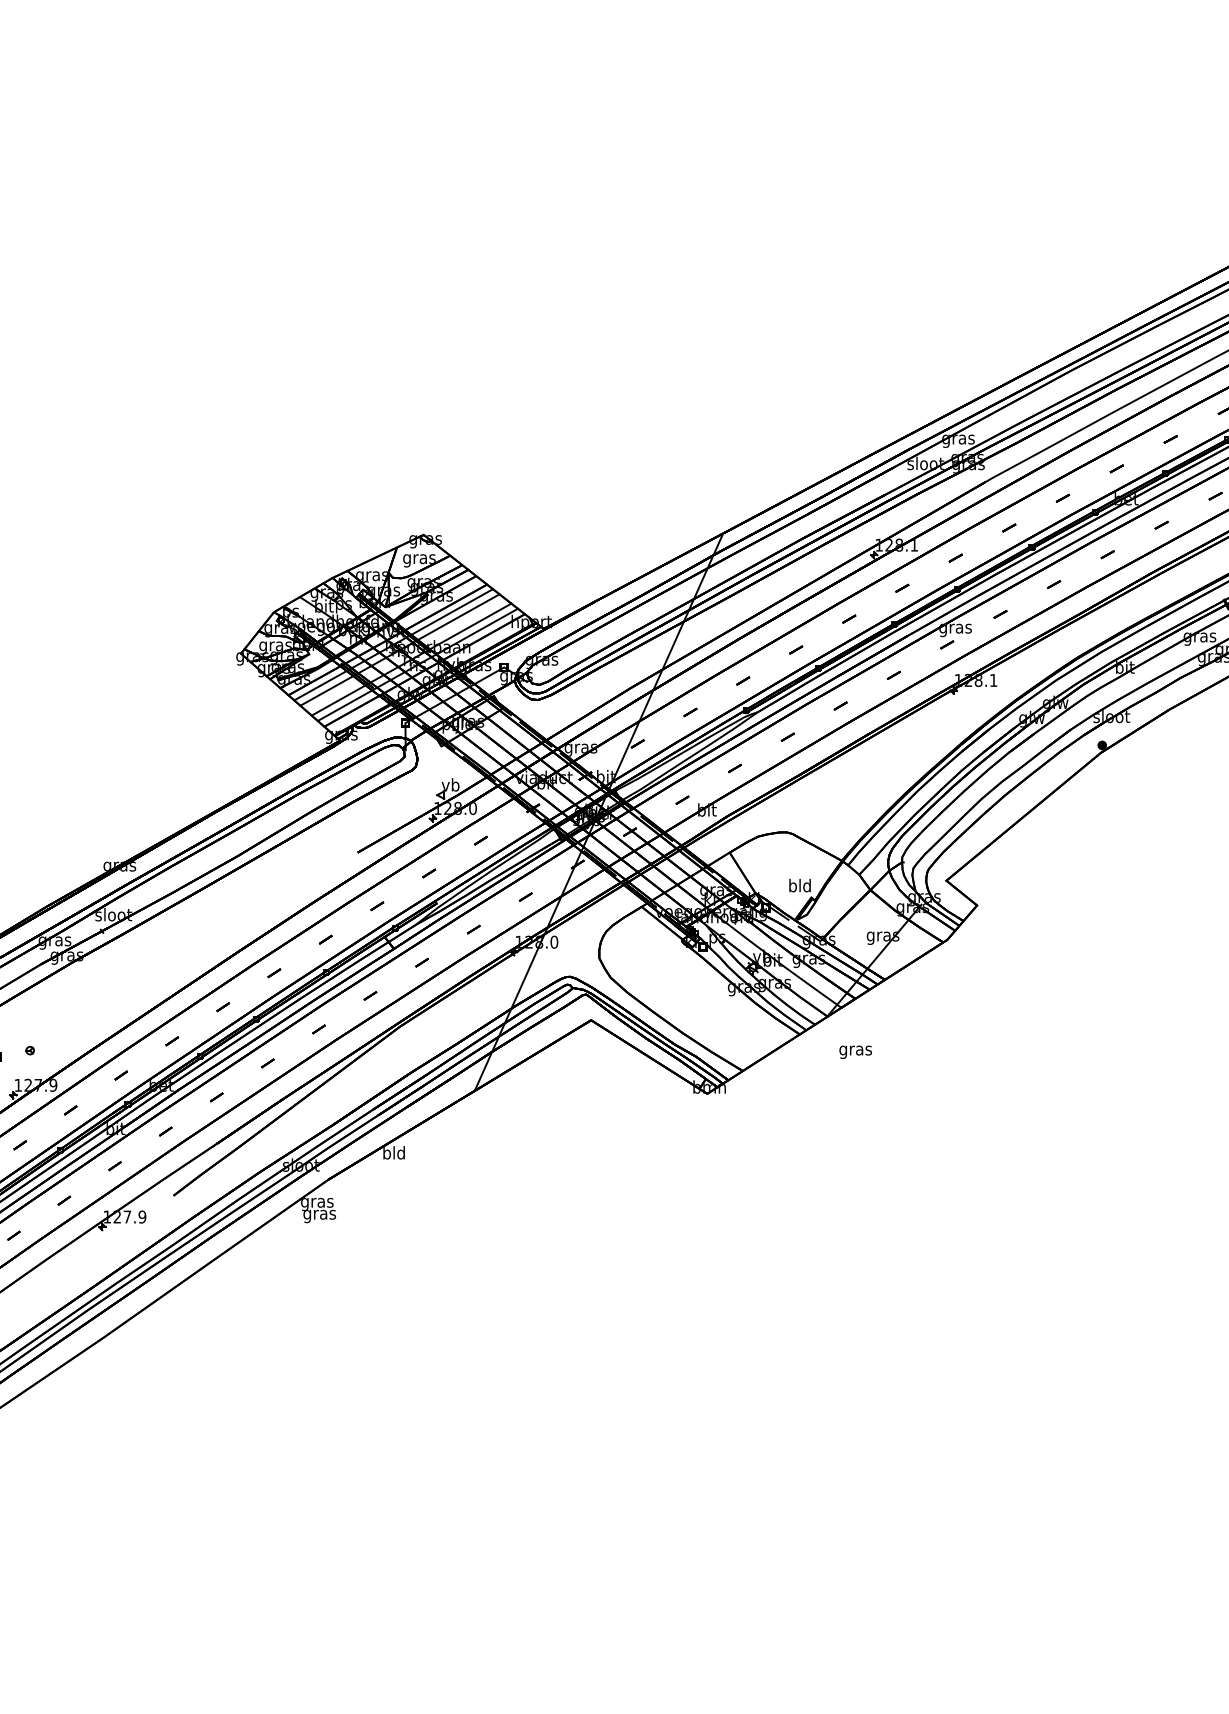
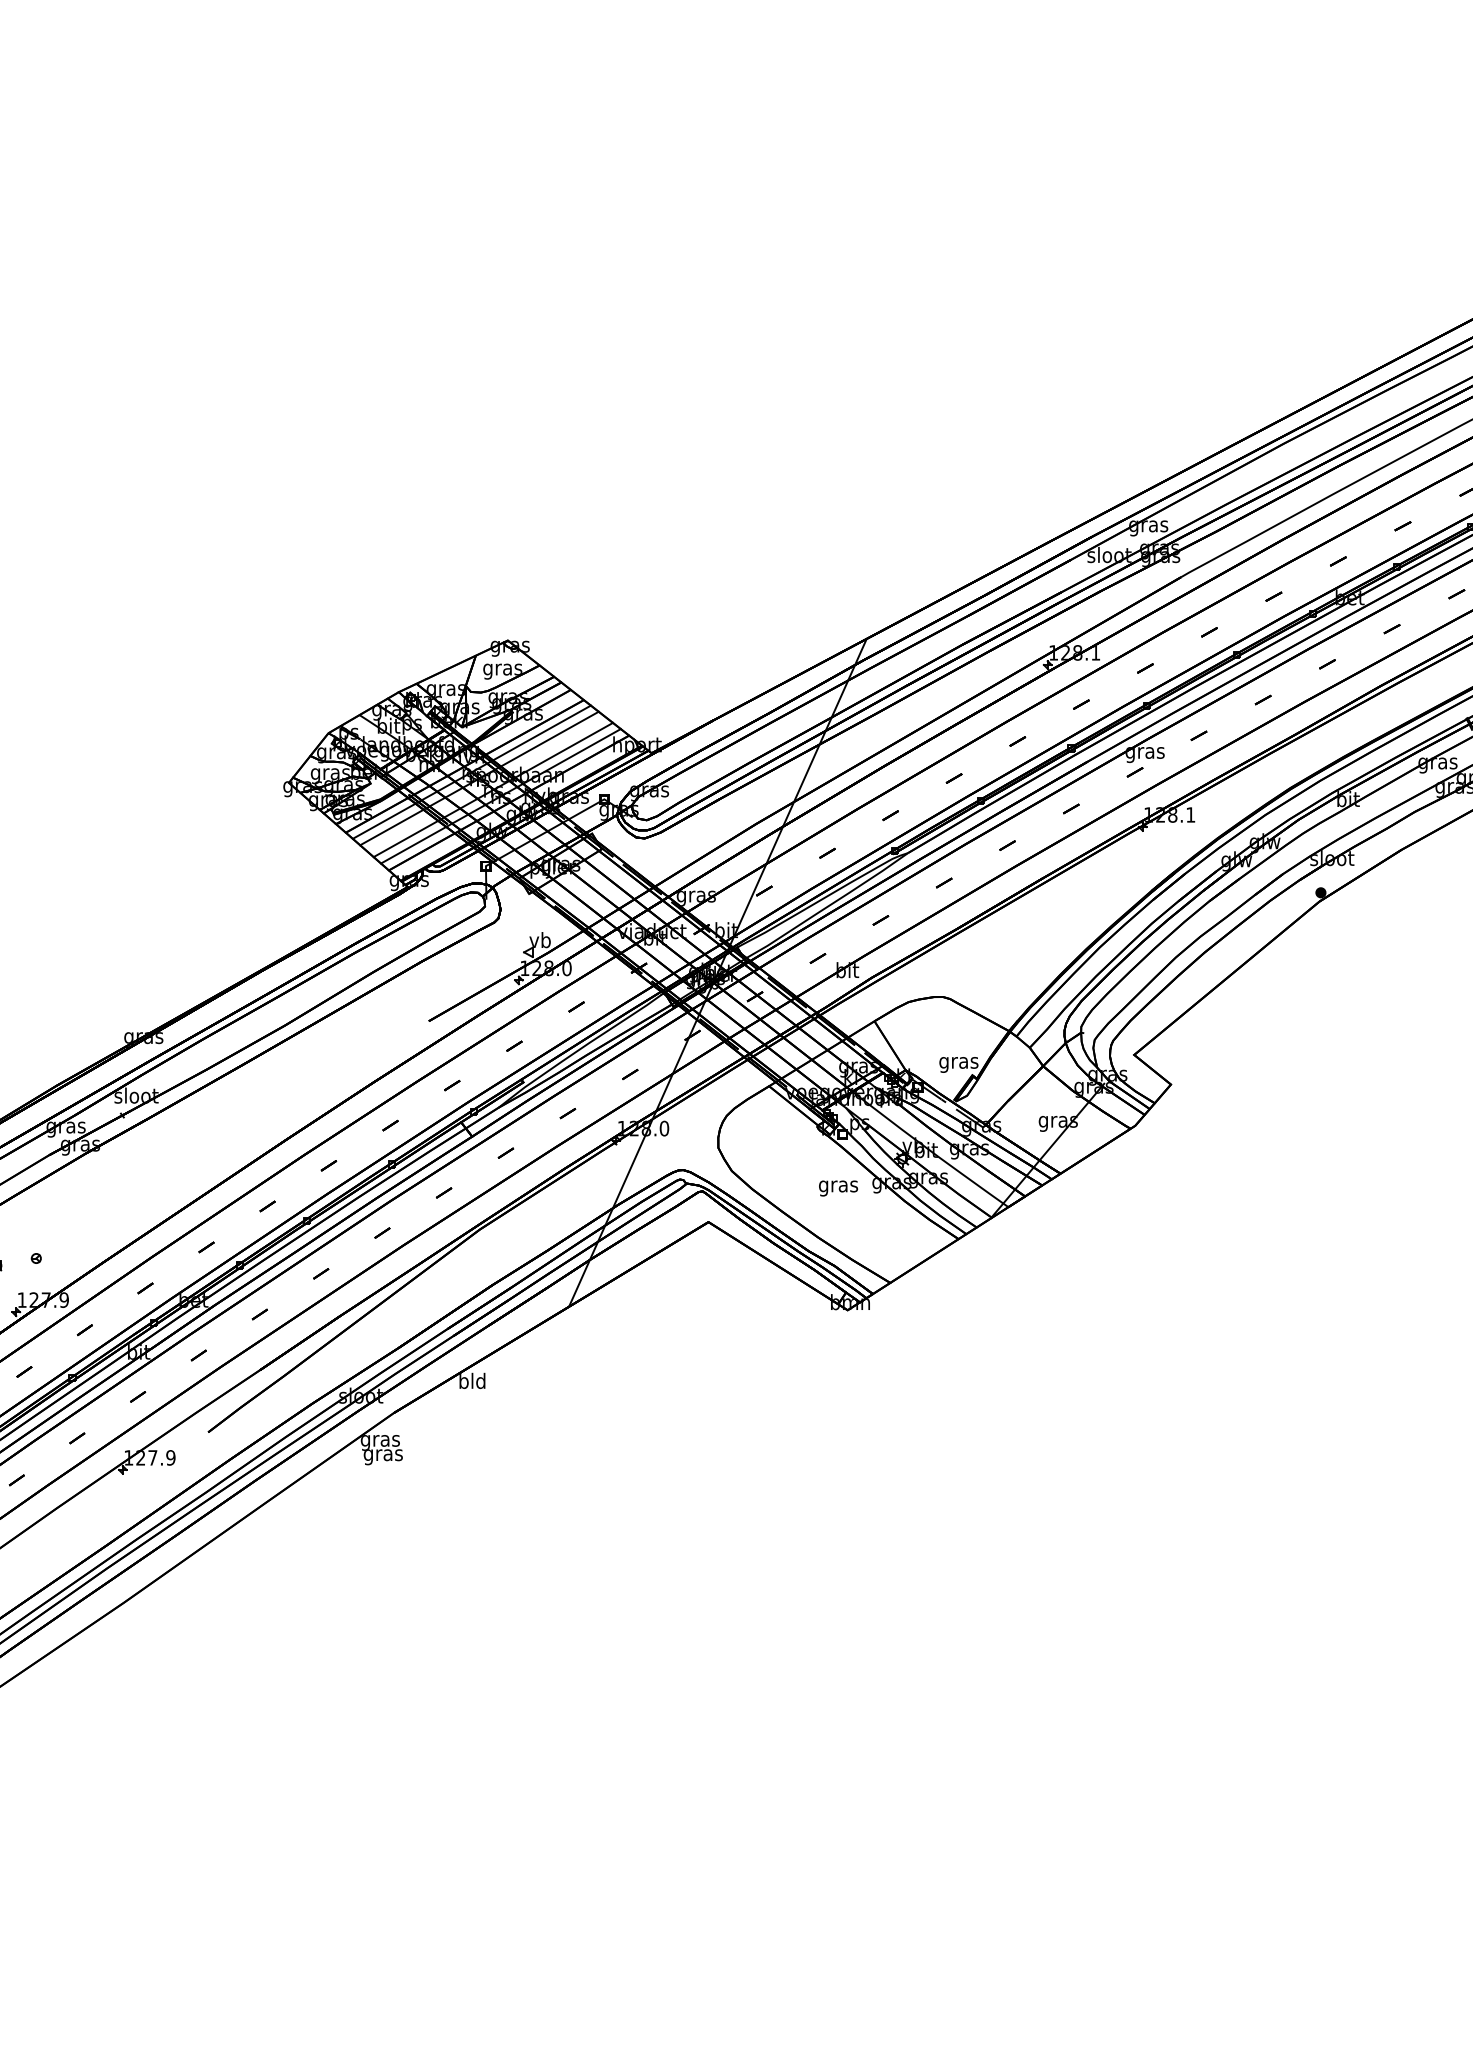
text: (799, 887) -> (958, 1062), bld -> gras
text: (855, 1052) -> (838, 1188), moved

